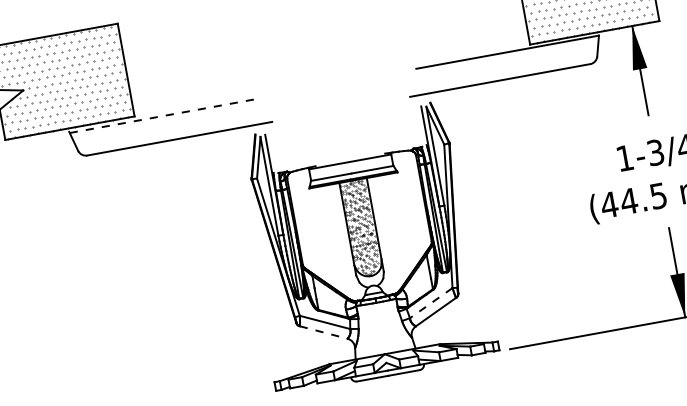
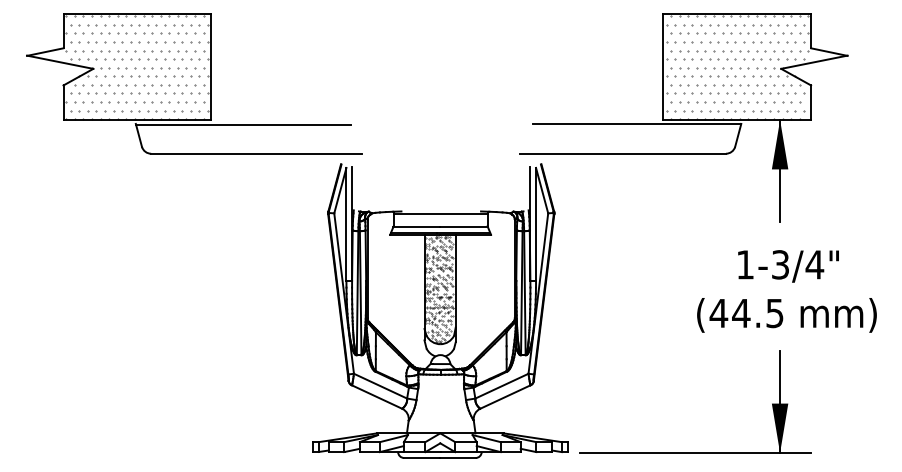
line: (163, 116) -> (243, 125), dashed -> solid
line: (430, 303) -> (501, 386), dashed -> solid
line: (324, 332) -> (377, 397), dashed -> solid

